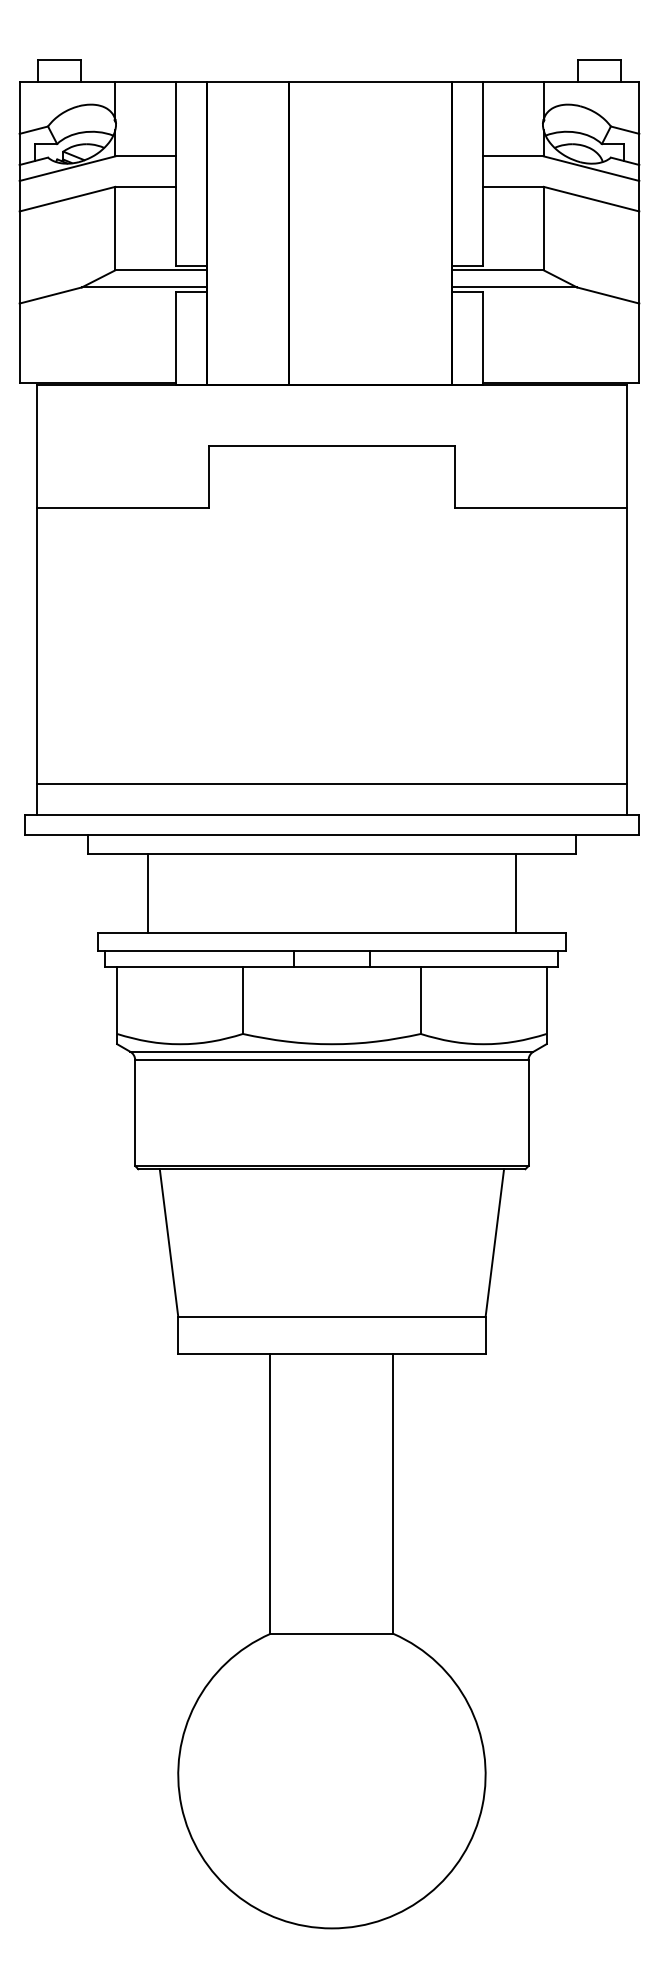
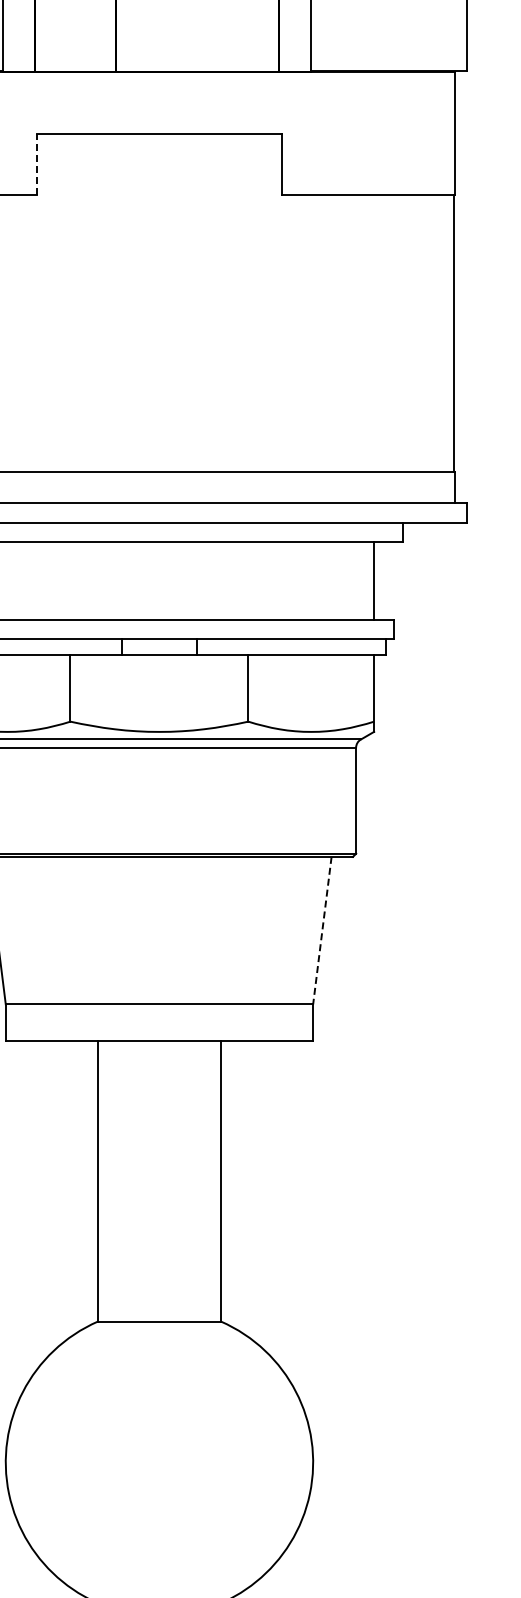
line: (209, 476) -> (37, 164), solid -> dashed
line: (516, 893) -> (374, 581), moved
line: (494, 1243) -> (322, 931), solid -> dashed

